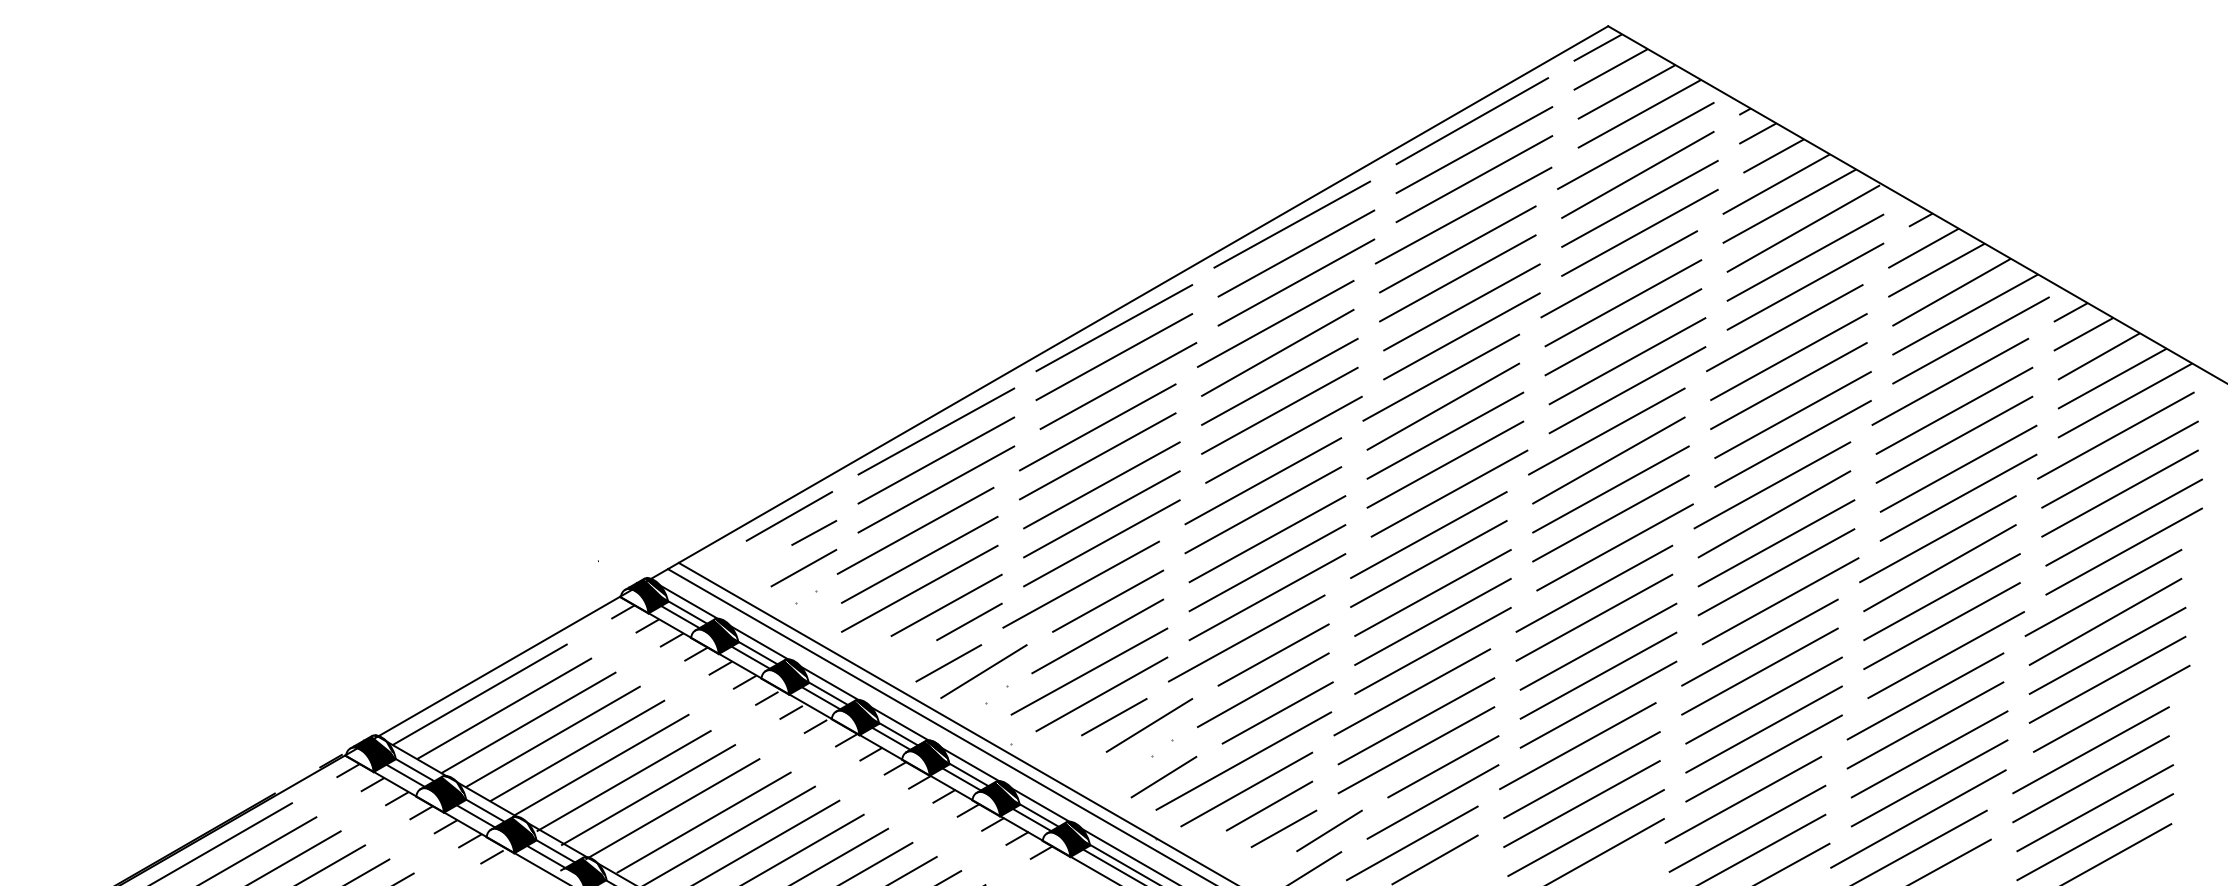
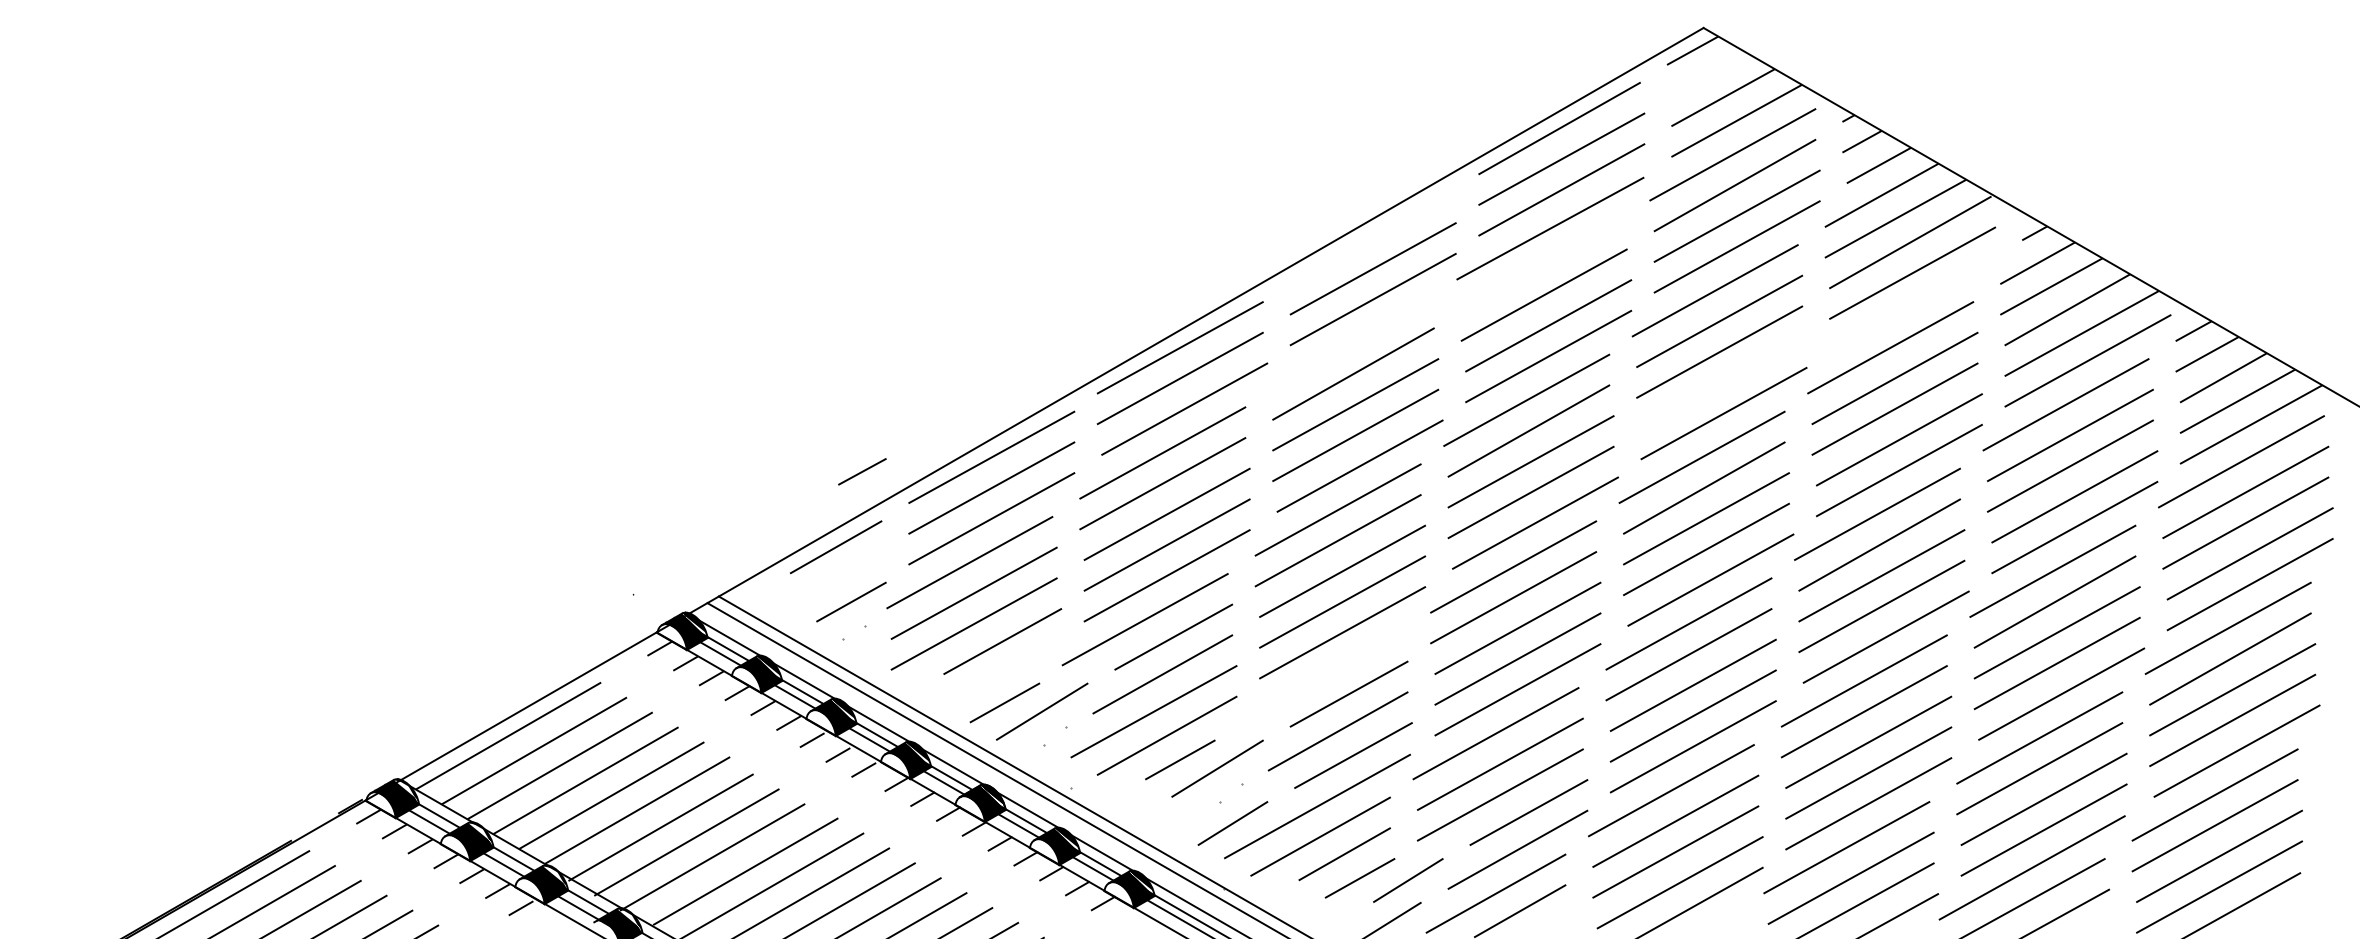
line: (1610, 69) -> (1706, 73), removed
line: (1291, 224) -> (1368, 238), removed
line: (1457, 249) -> (1543, 264), removed
line: (1805, 286) -> (1912, 303), removed
line: (1275, 324) -> (1351, 343), removed
line: (1627, 360) -> (1723, 382), removed
line: (814, 532) -> (862, 471), moved
line: (969, 621) -> (1026, 658), removed
line: (1246, 638) -> (1320, 676), removed

